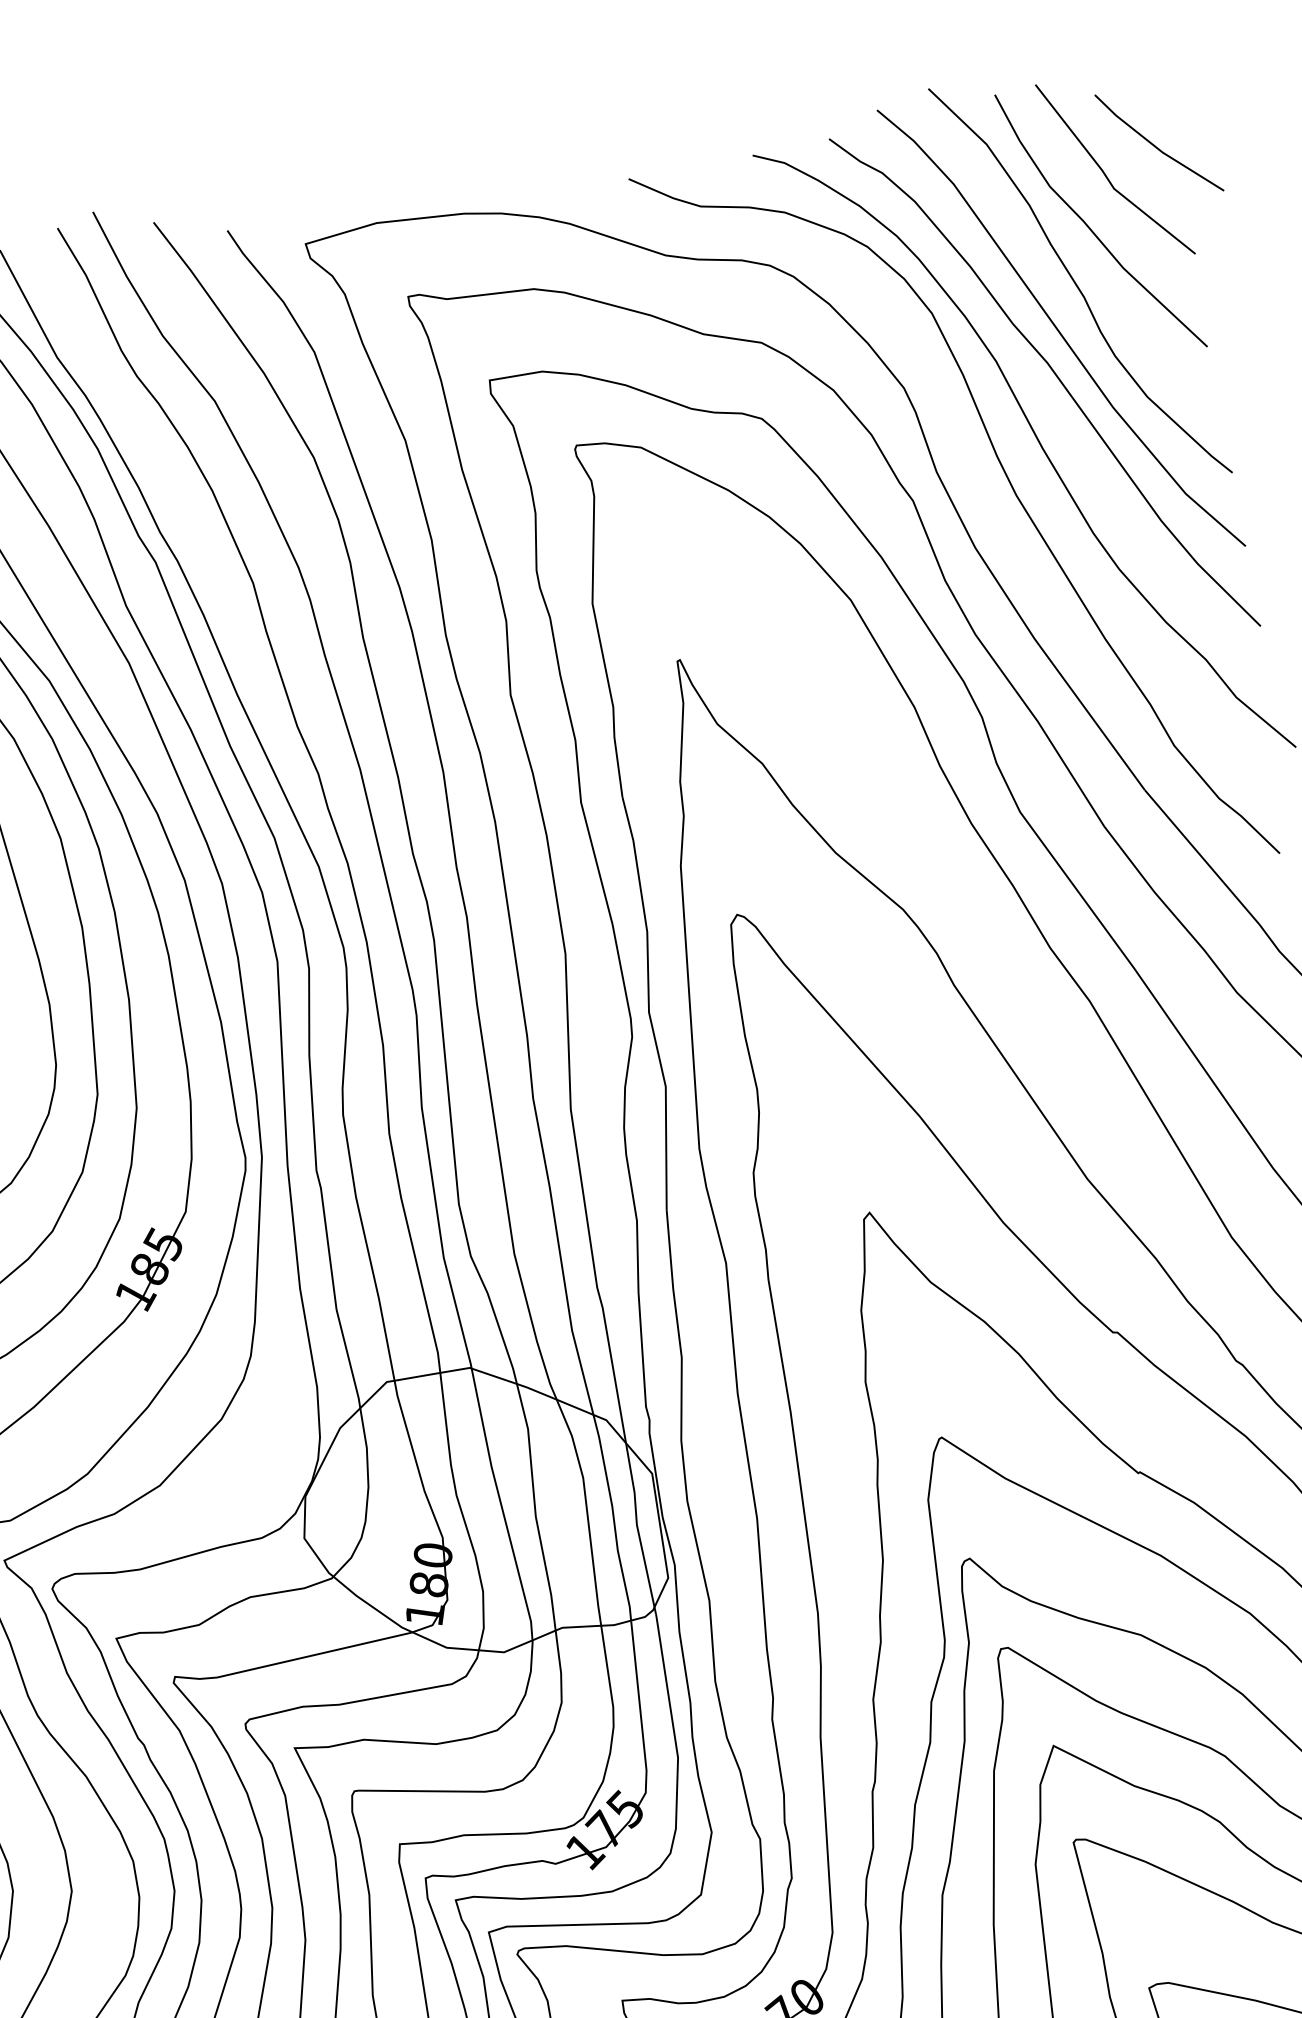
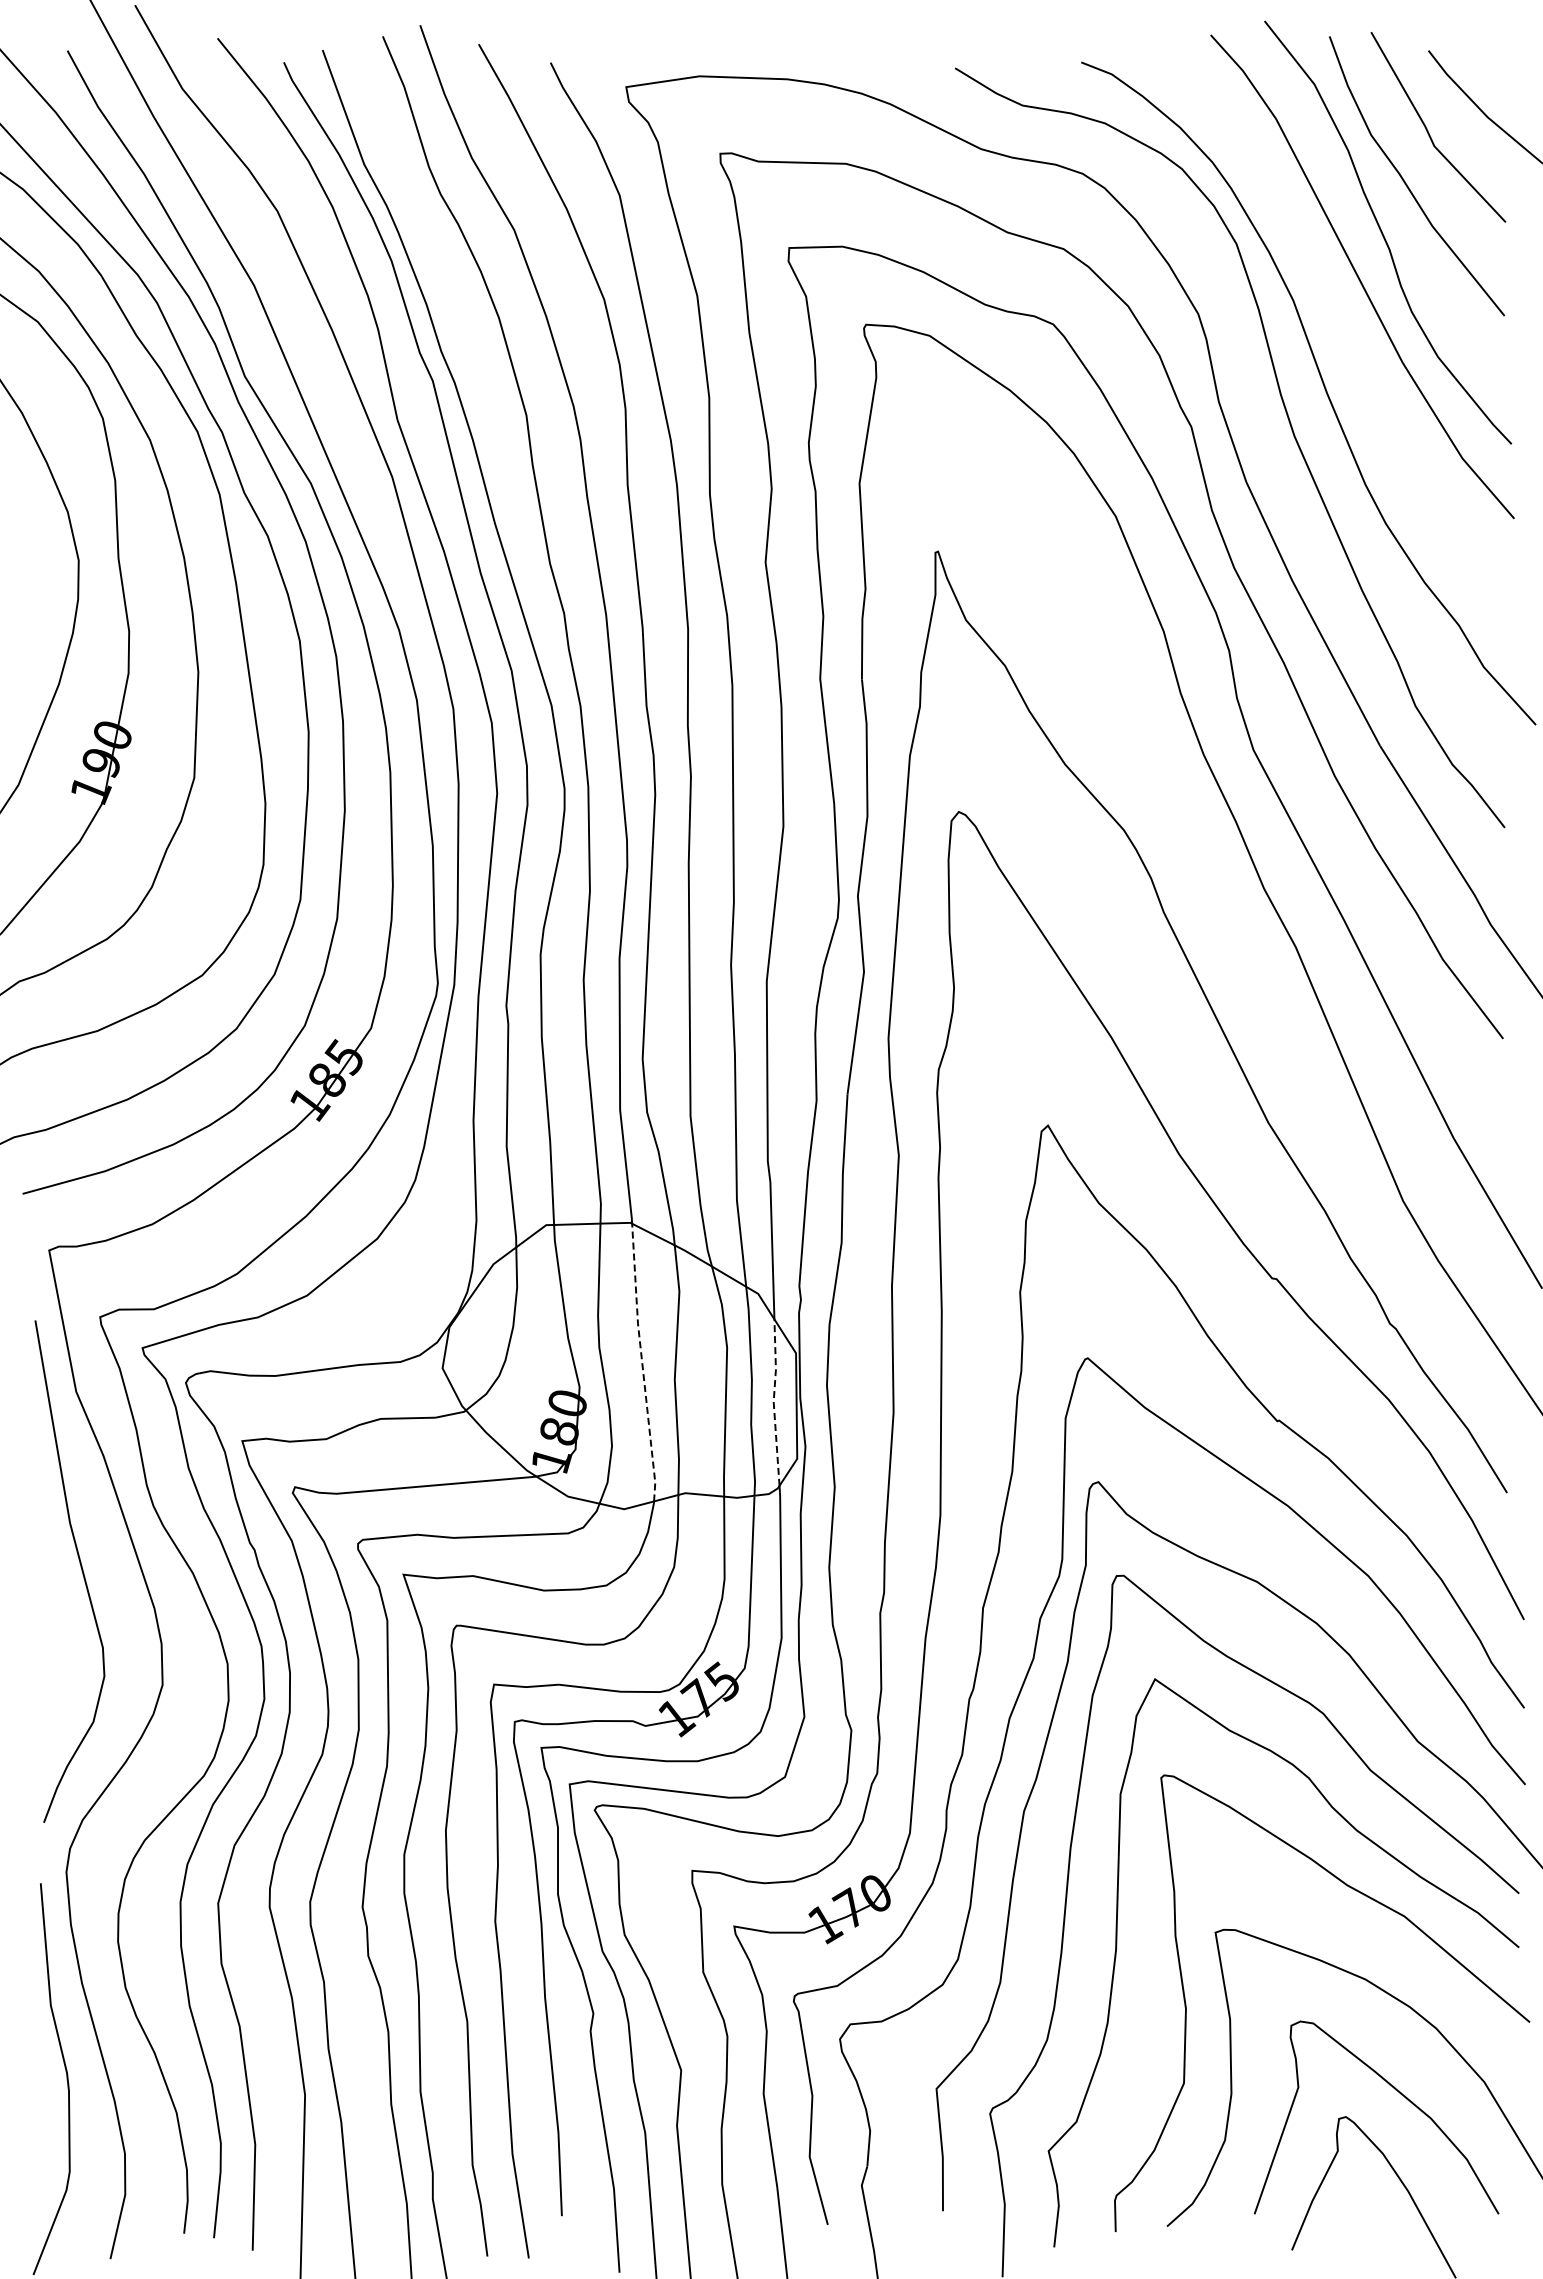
curve: (1054, 375) -> (1349, 322), removed
line: (501, 1504) -> (642, 1362), solid -> dashed
line: (636, 1524) -> (773, 1401), solid -> dashed

